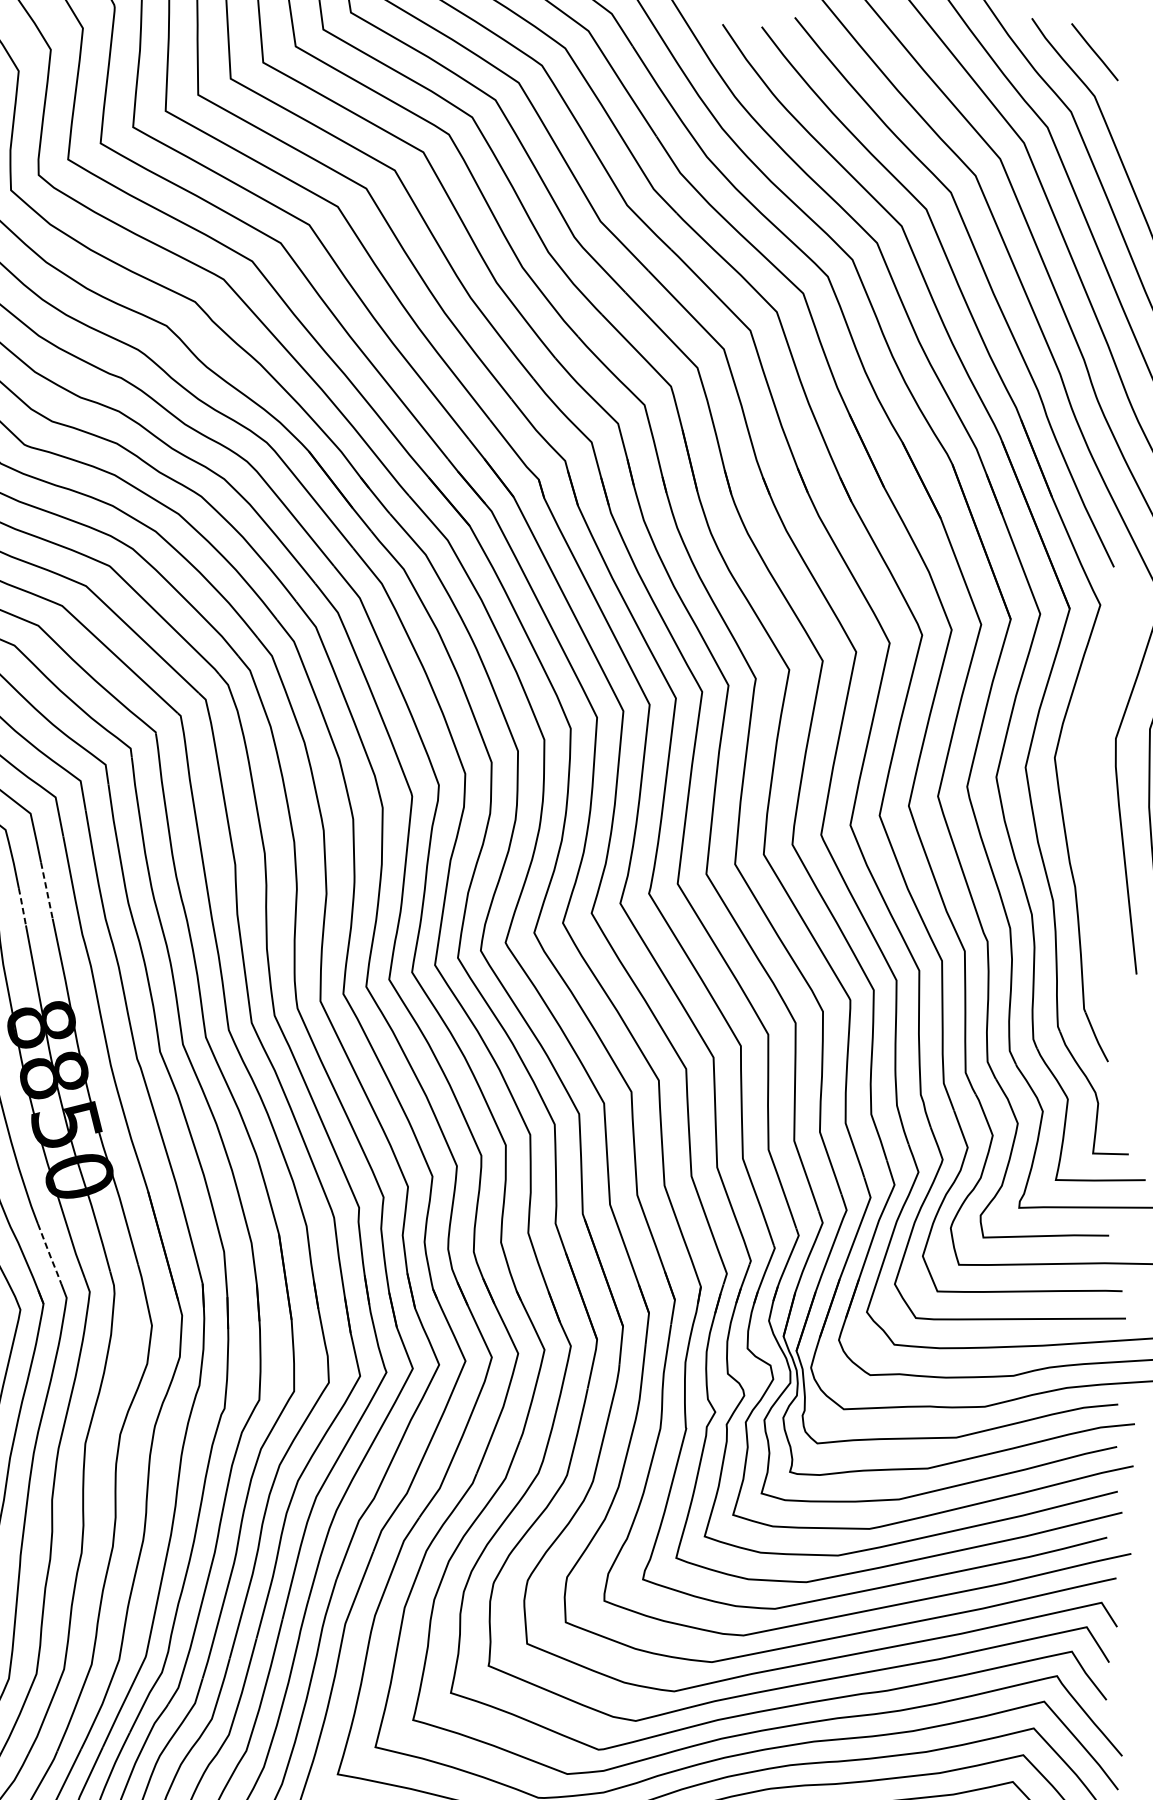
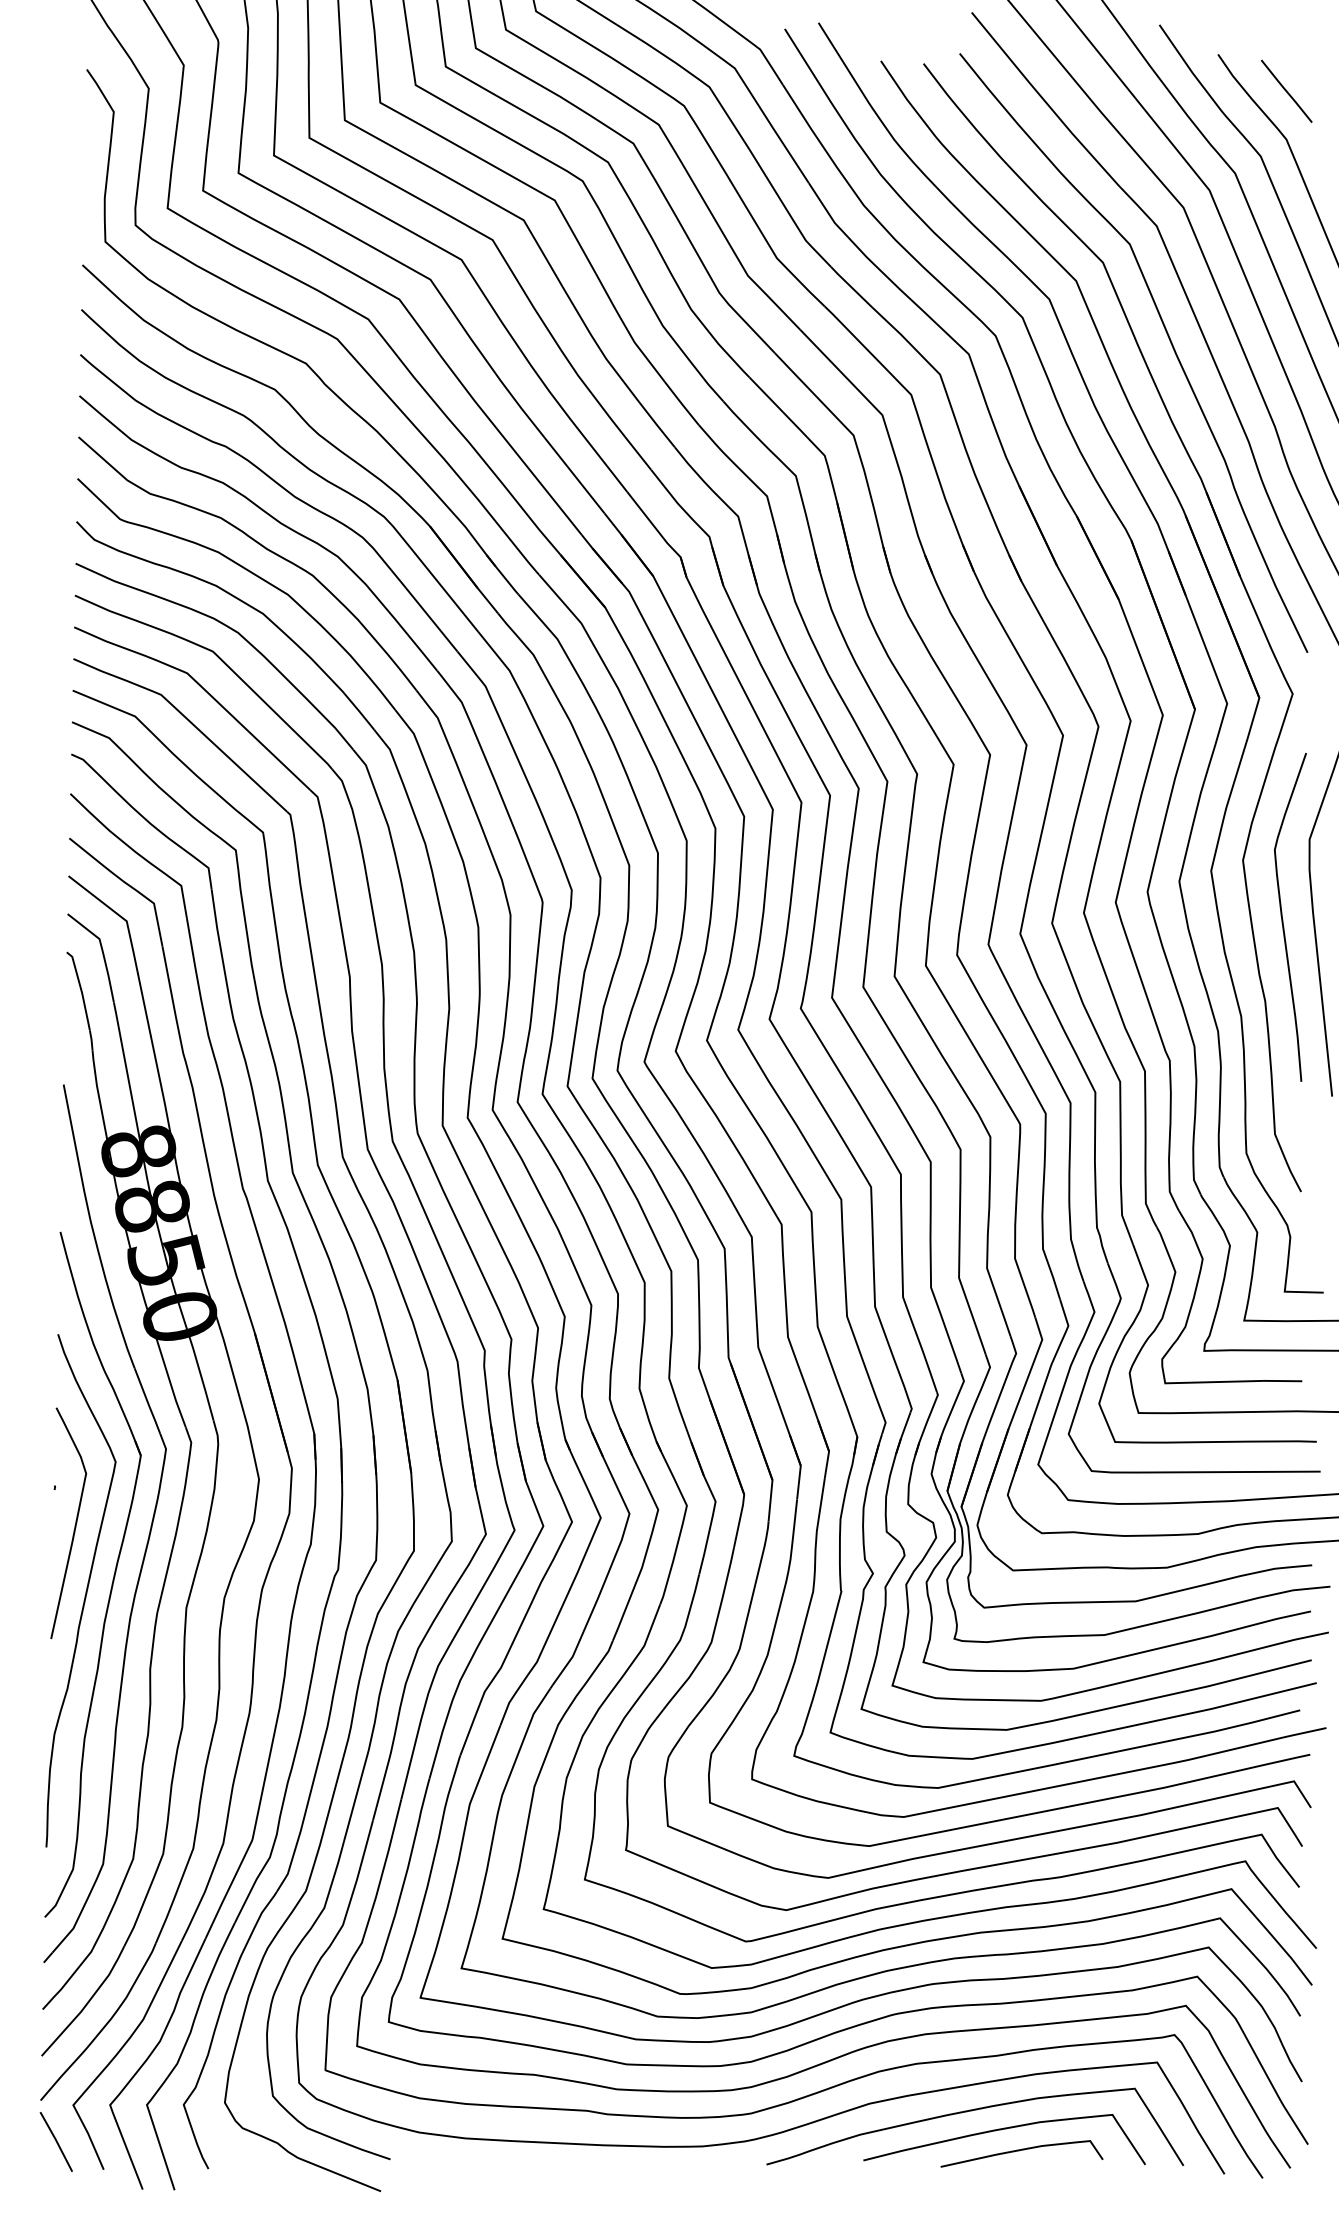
curve: (1091, 812) -> (1283, 919), added
line: (46, 890) -> (144, 1005), dashed -> solid
line: (22, 906) -> (117, 1022), dashed -> solid
line: (49, 1255) -> (147, 1402), dashed -> solid

